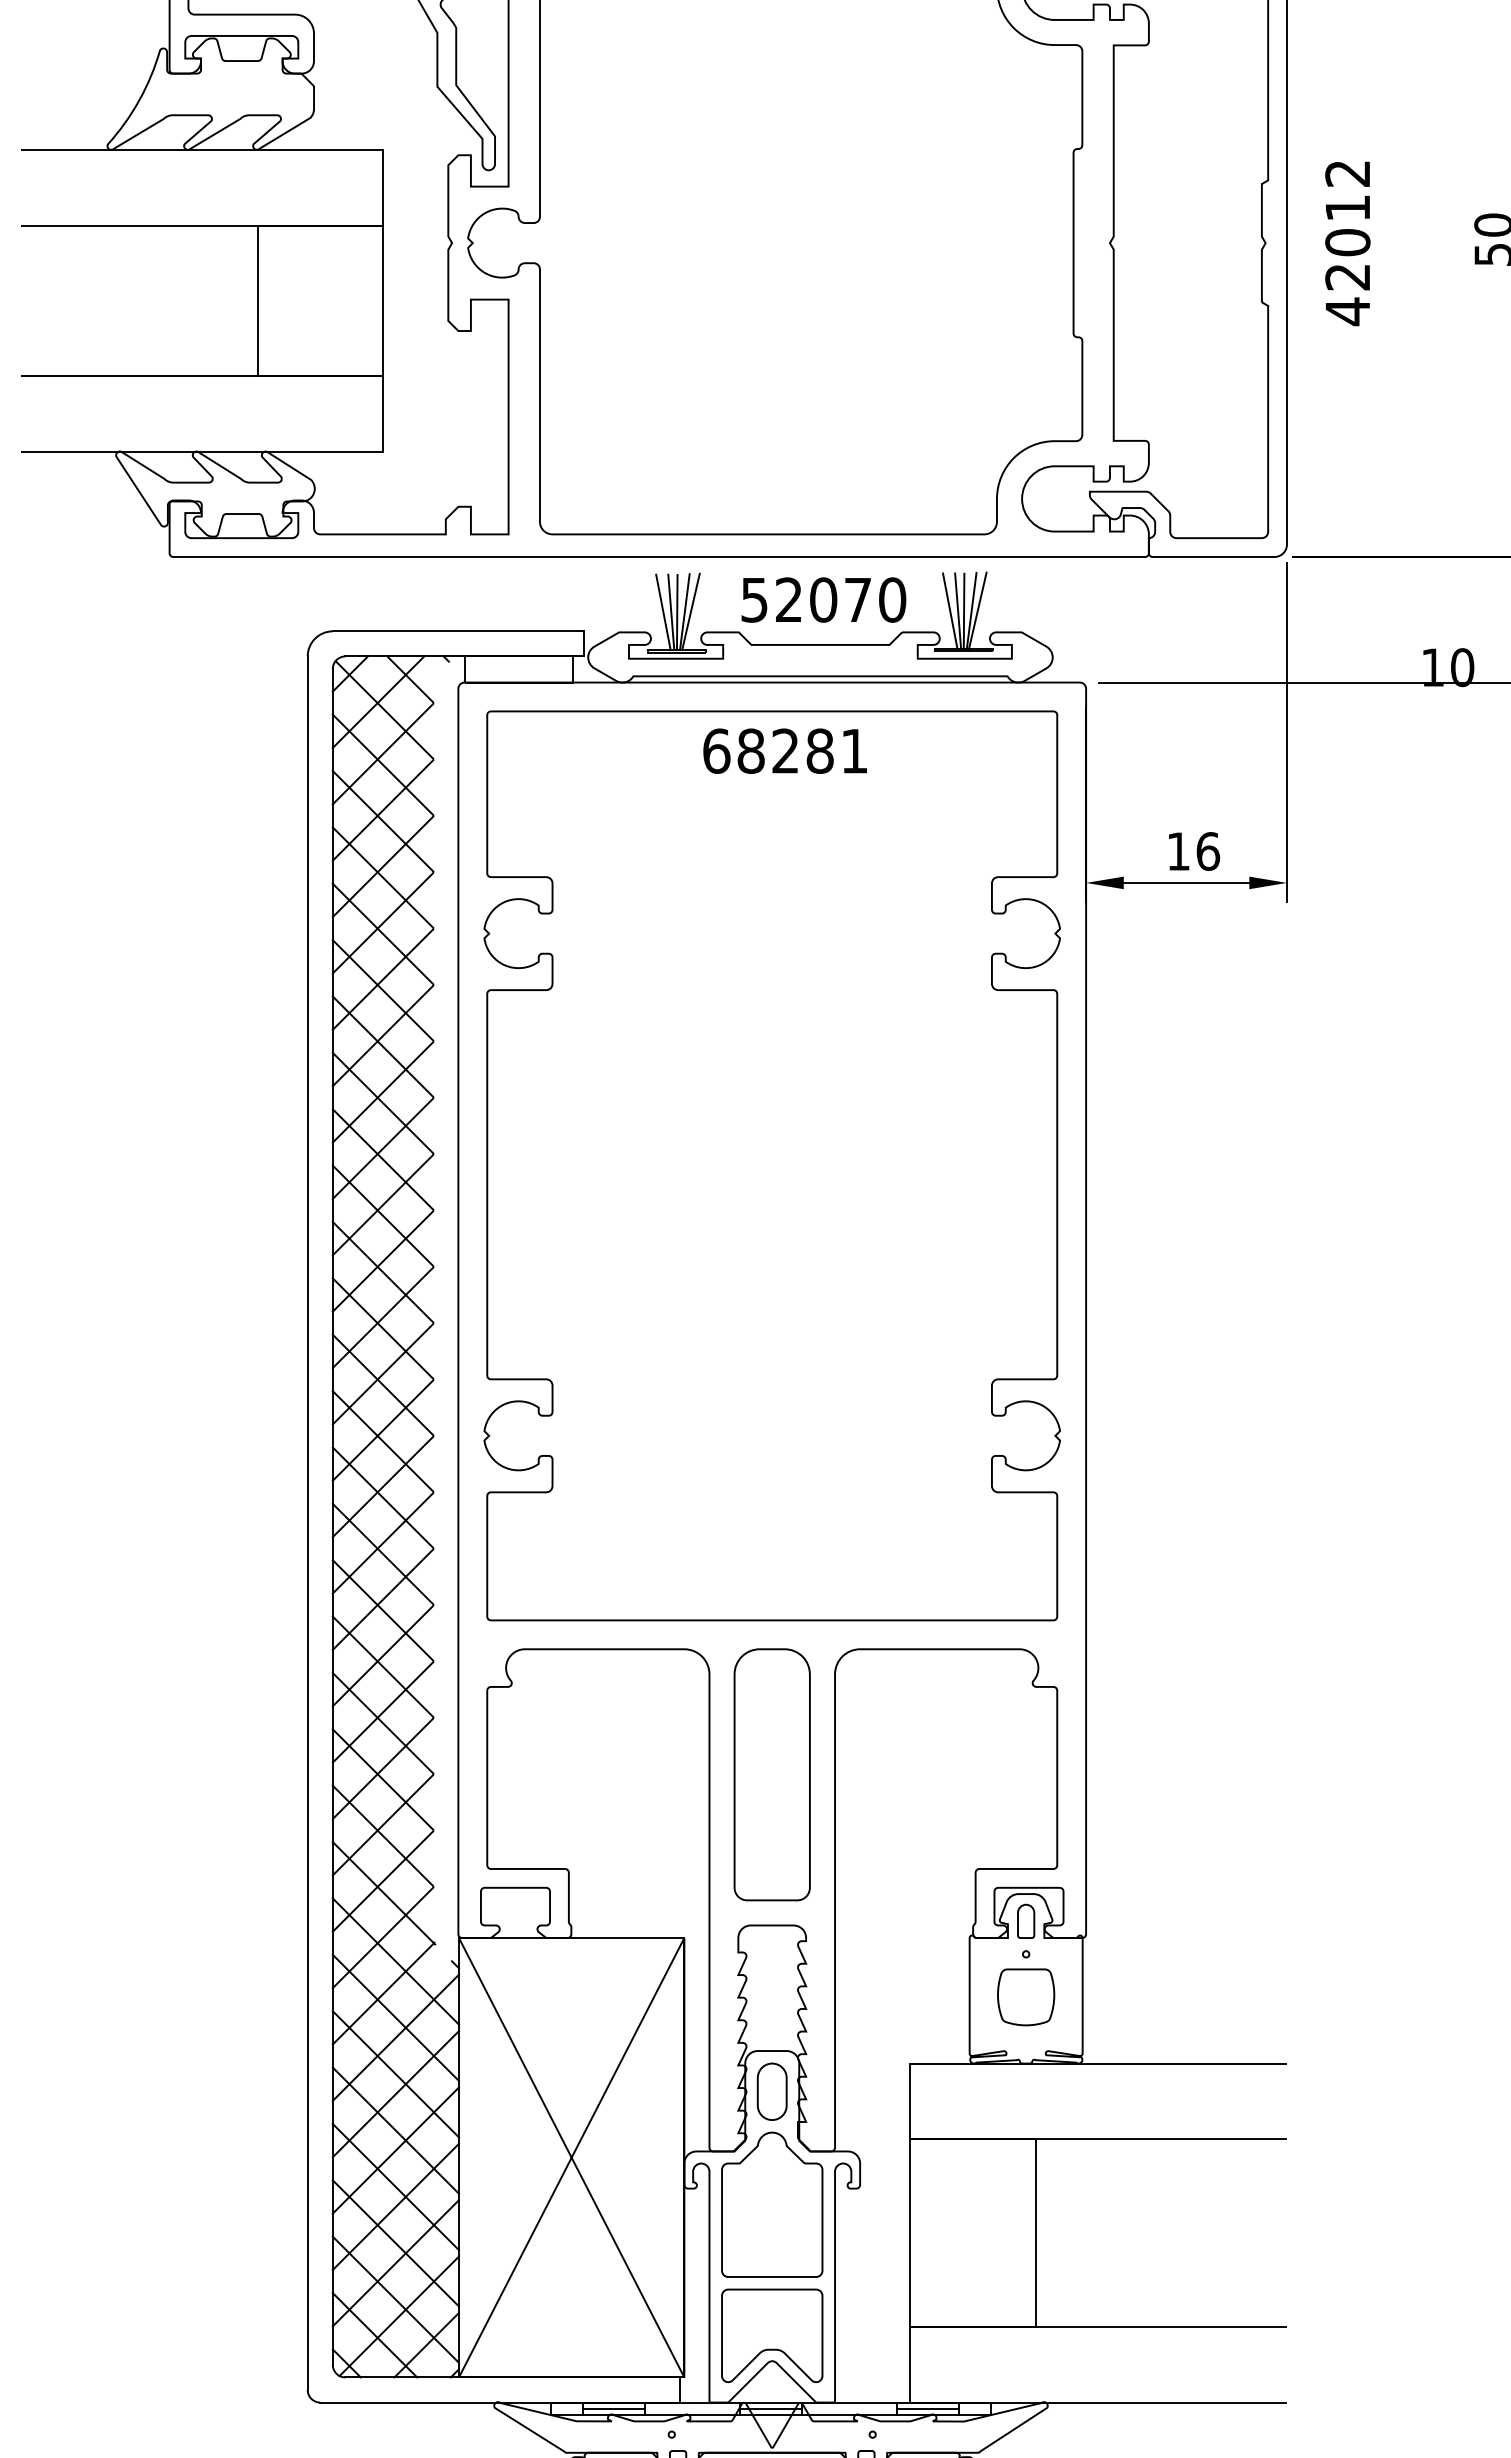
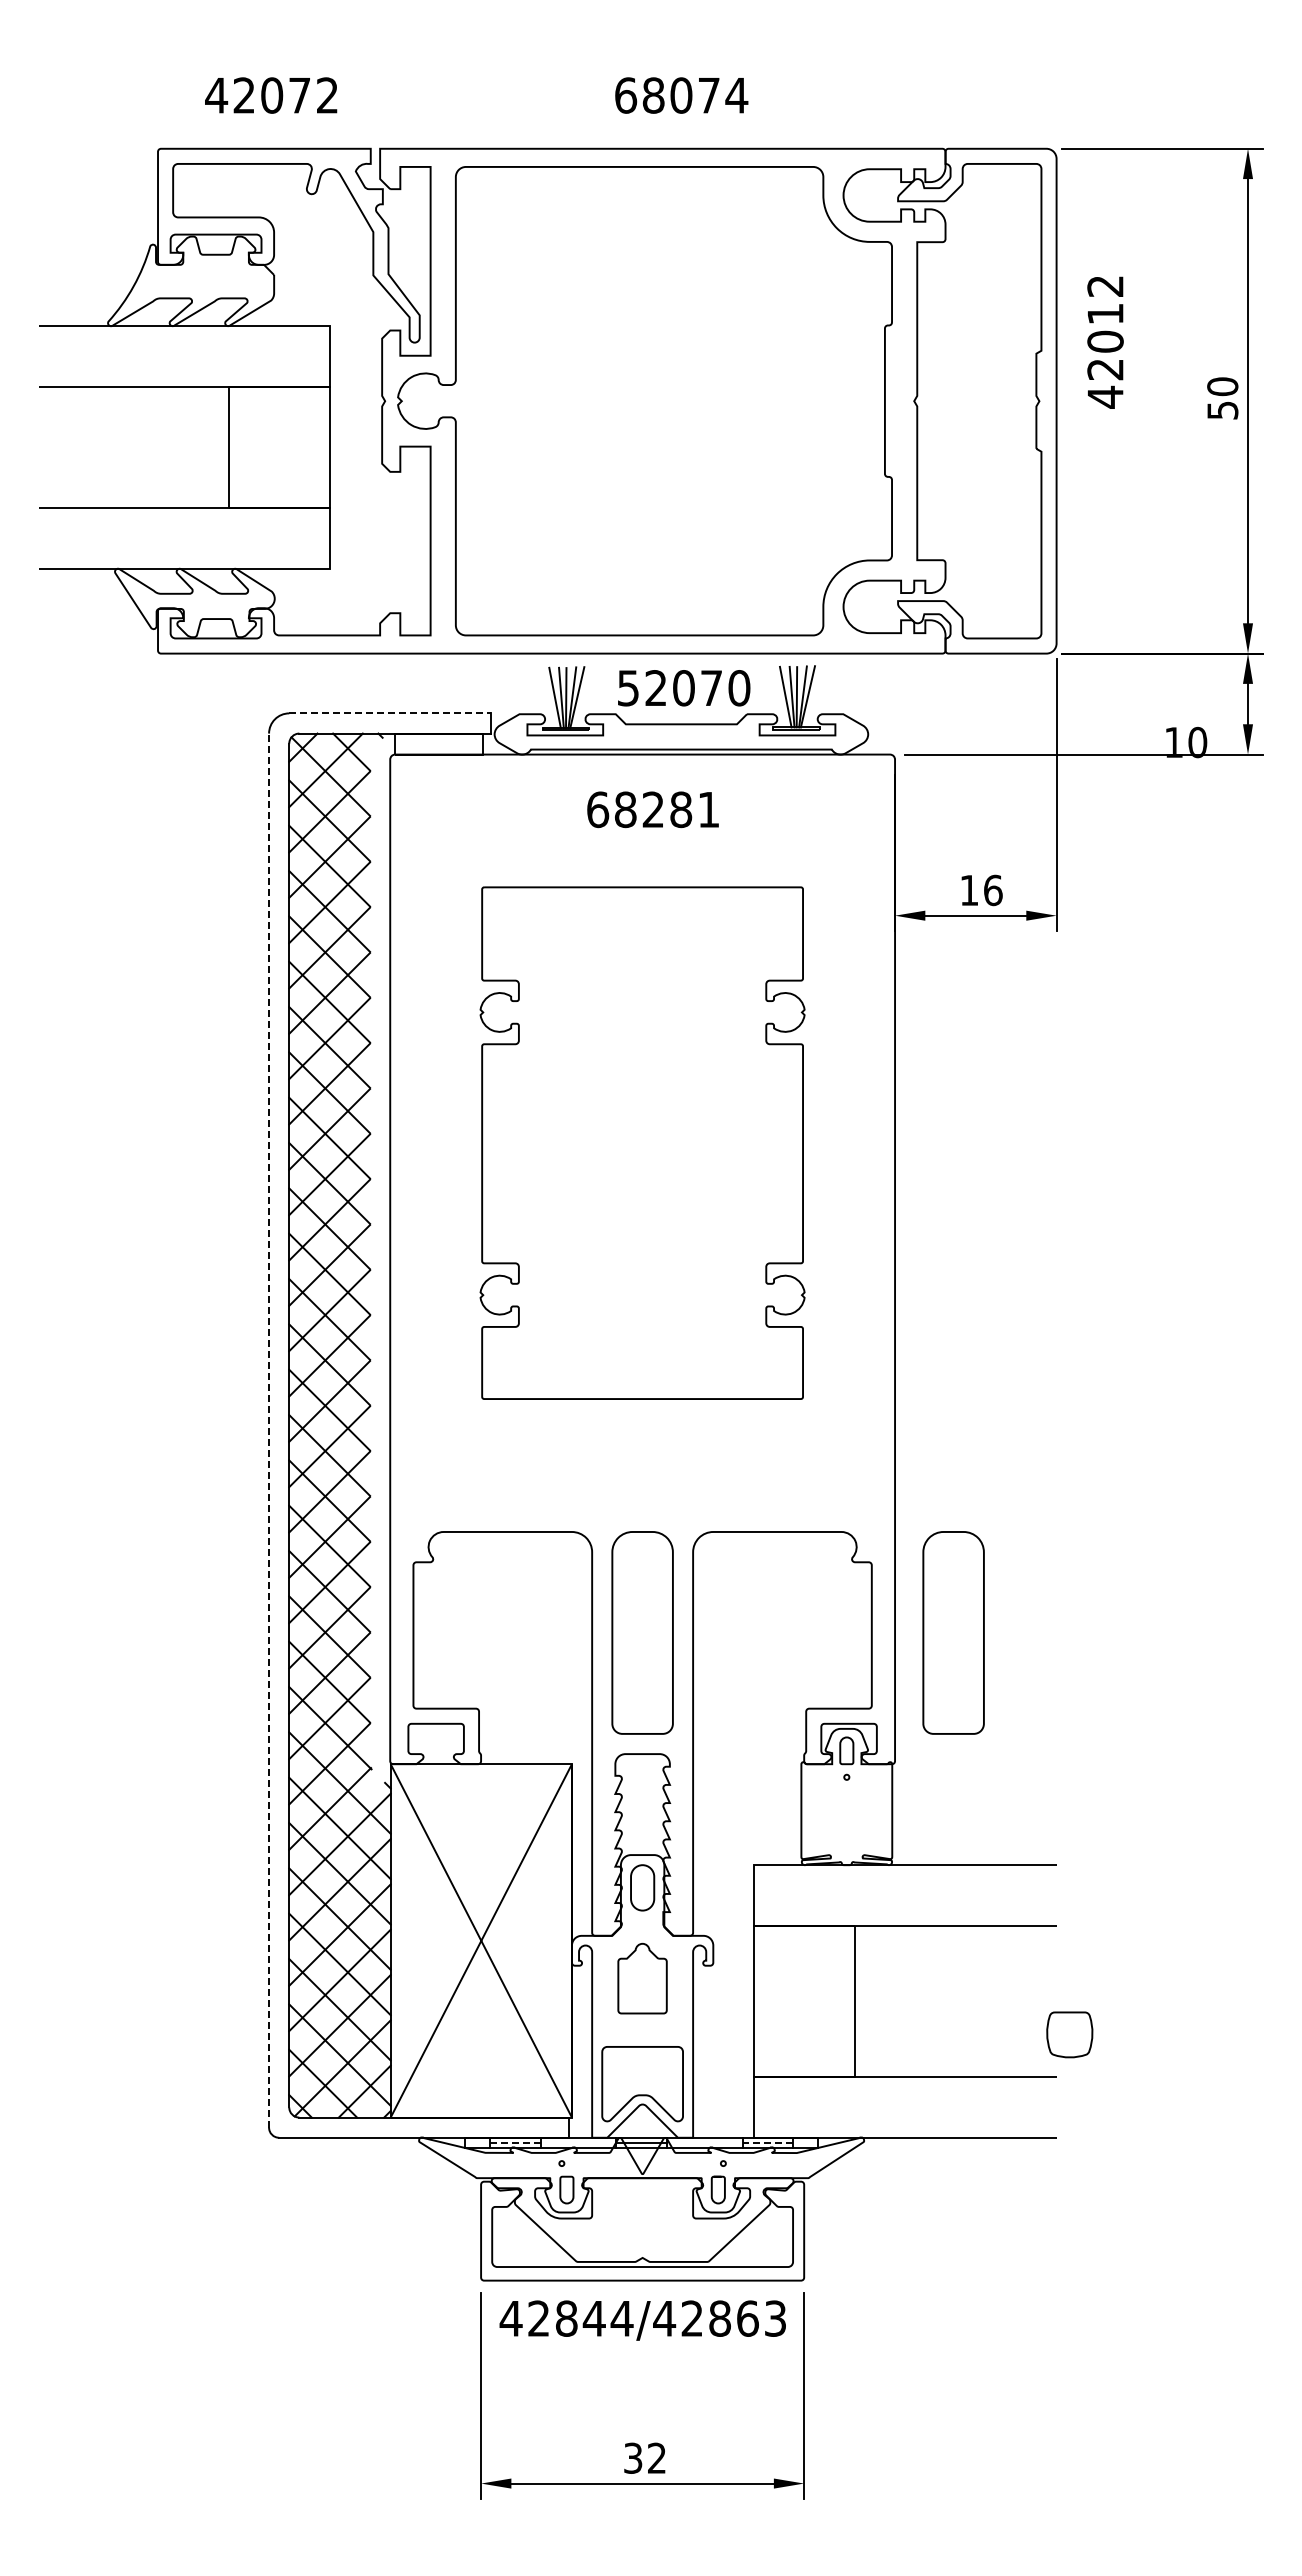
text: (1347, 243) -> (1105, 342), moved
line: (458, 631) -> (390, 713), solid -> dashed
part: (772, 1164) -> (642, 1142), size x0.7
line: (308, 1523) -> (269, 1430), solid -> dashed
part: (1158, 1774) -> (953, 1632), added
part: (1025, 1996) -> (1069, 2034), moved
part: (772, 2204) -> (642, 1978), size x0.6
line: (612, 2408) -> (514, 2142), solid -> dashed
line: (927, 2408) -> (767, 2142), solid -> dashed

